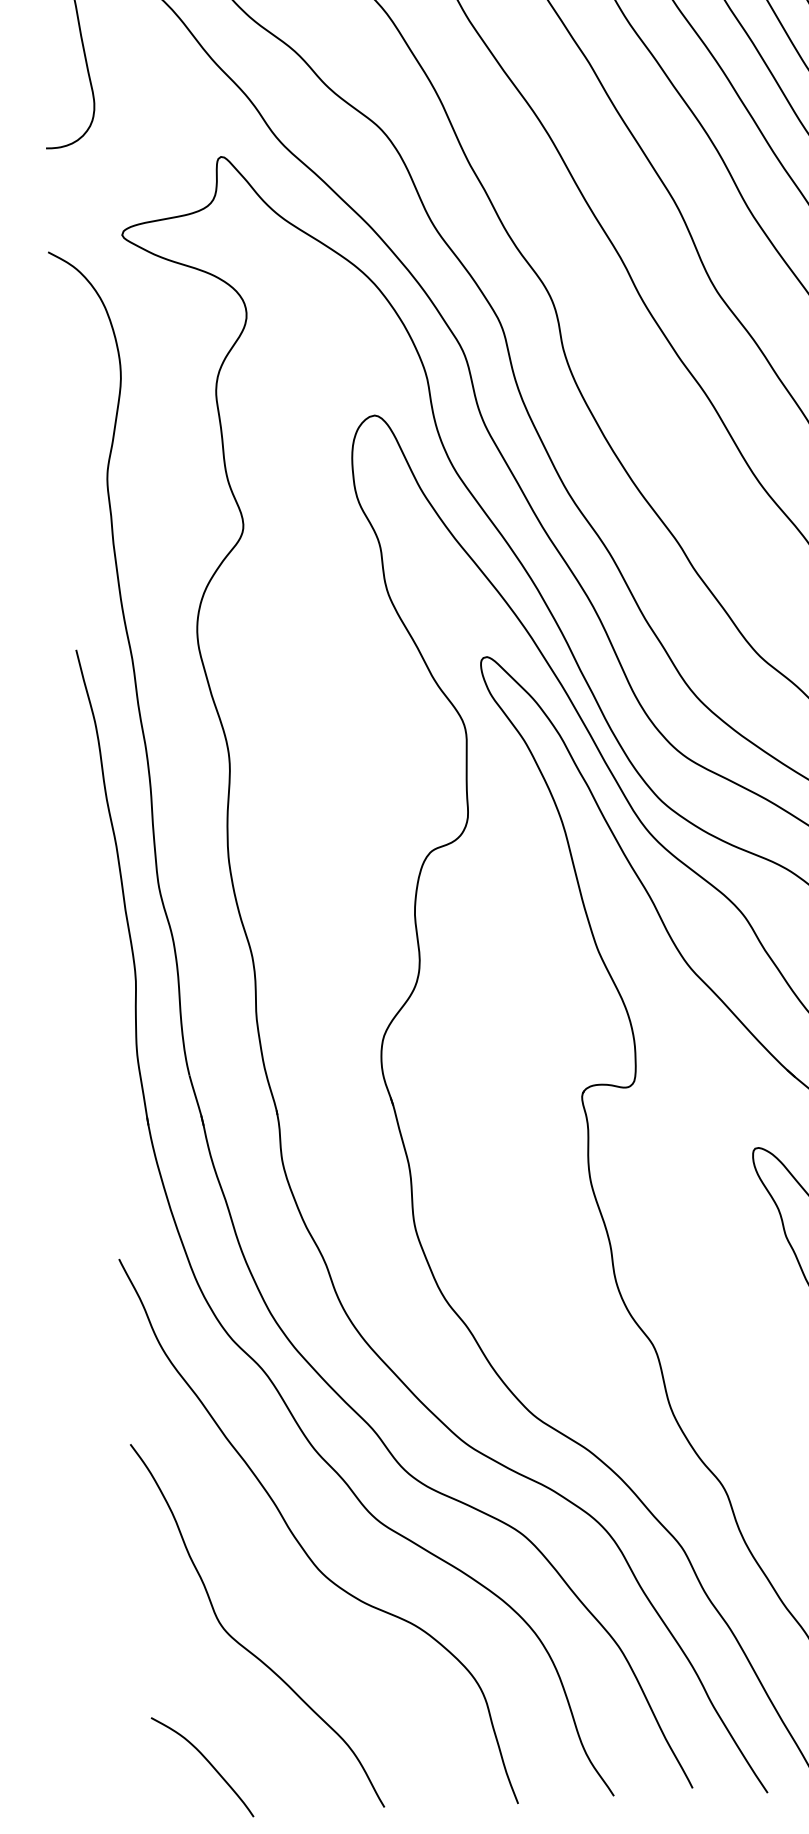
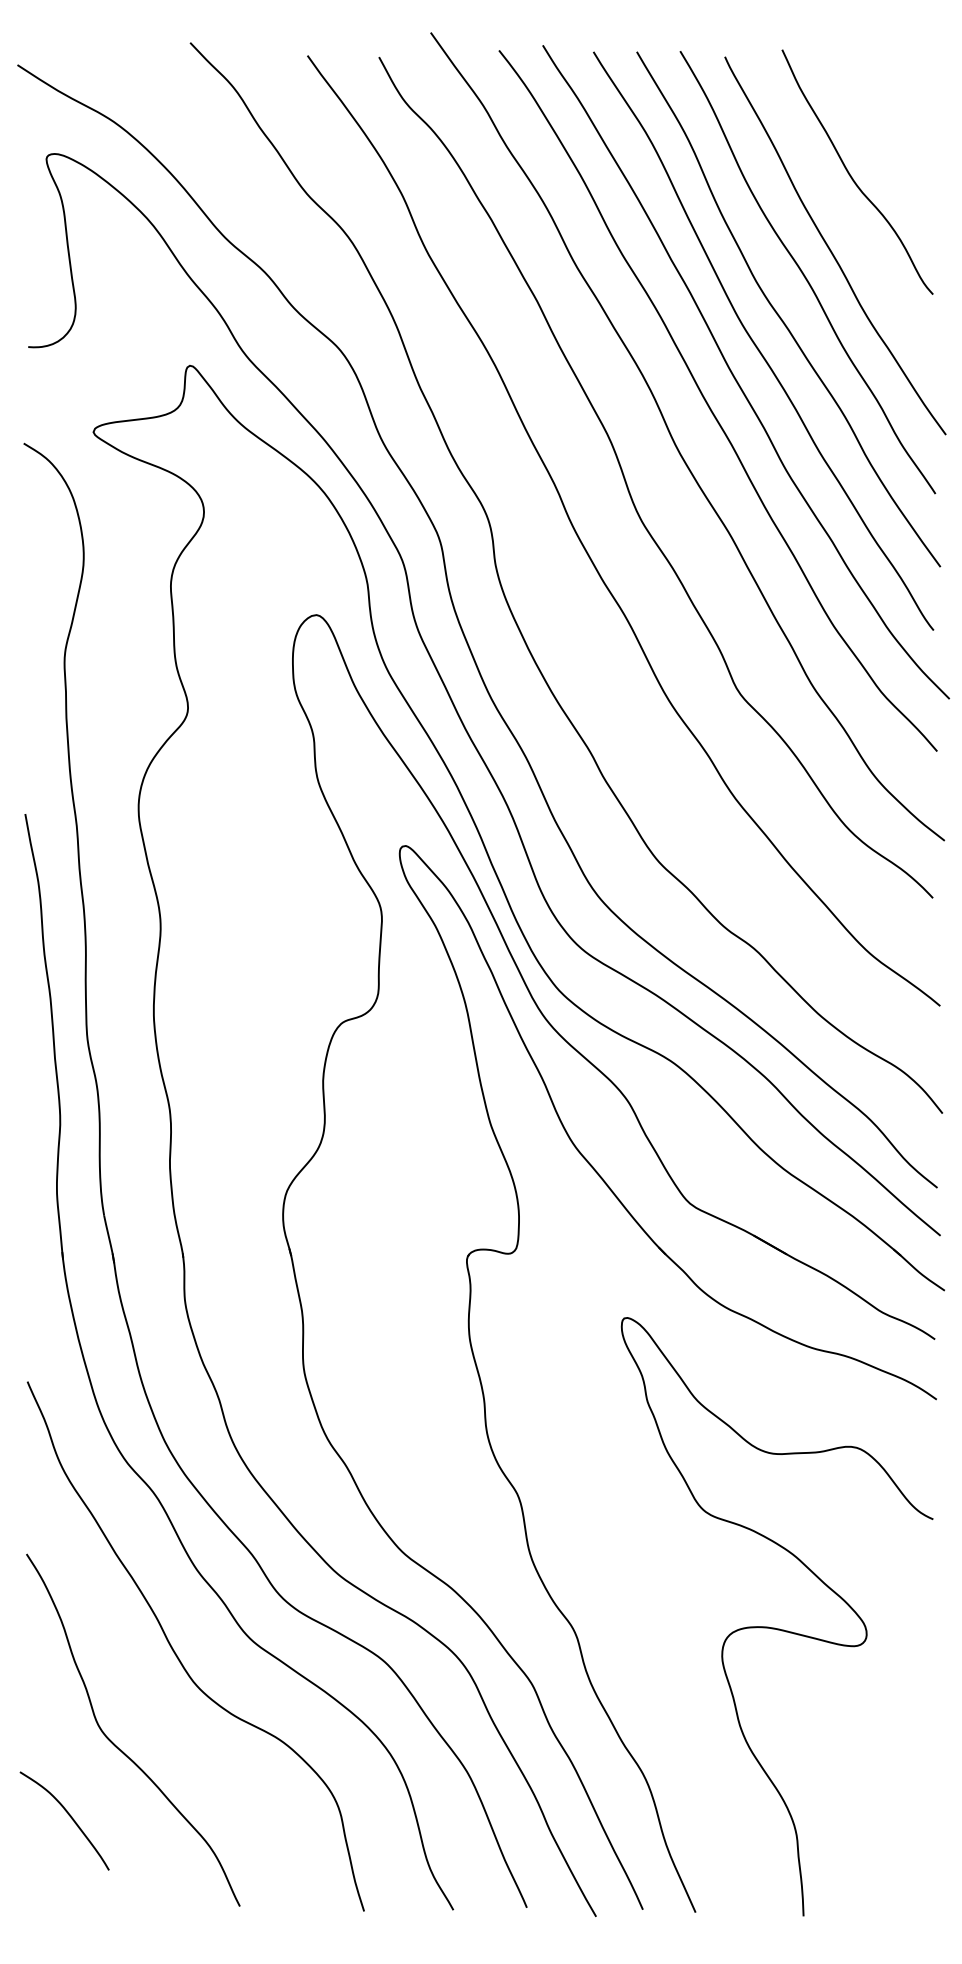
curve: (206, 1761) -> (68, 1815), moved

